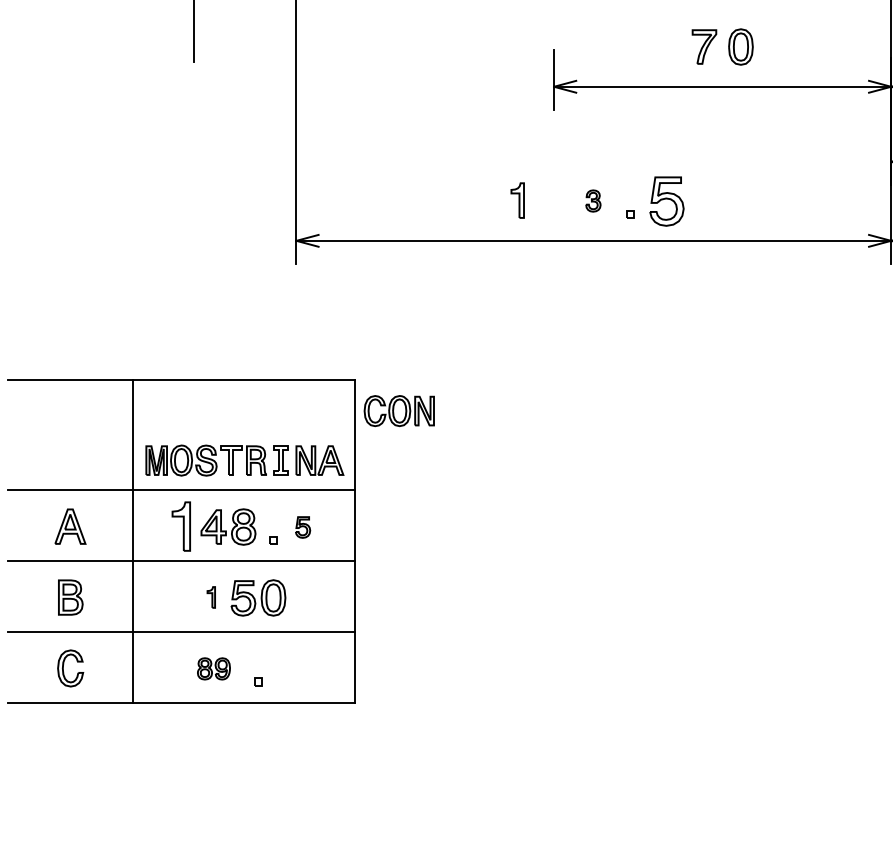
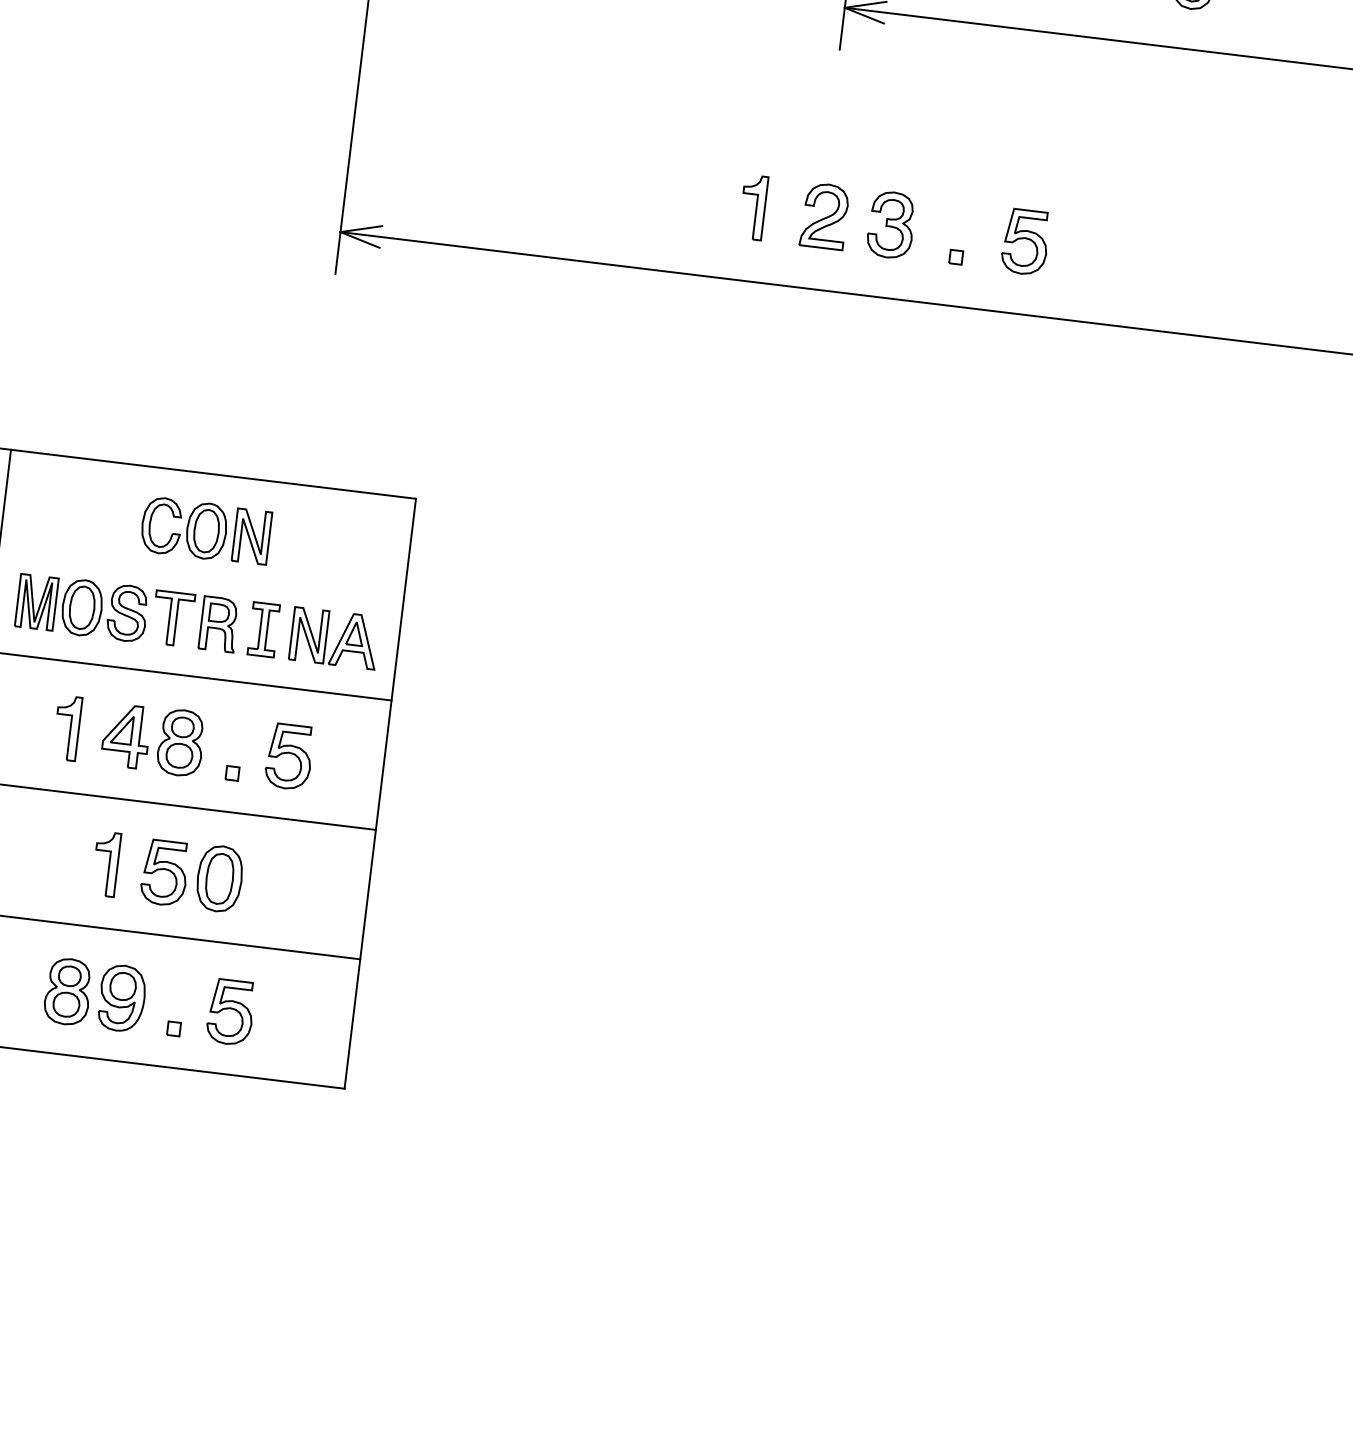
part: (556, 200) -> (824, 215), added
part: (593, 200) -> (891, 224), size x1.67
part: (666, 201) -> (1024, 241), size x0.71
part: (398, 411) -> (204, 531), moved
part: (181, 526) -> (67, 728), size x0.71
part: (302, 527) -> (288, 756), size x1.67
part: (211, 597) -> (106, 864), size x1.67
part: (213, 668) -> (94, 994), size x1.67
part: (287, 669) -> (229, 1012), added

